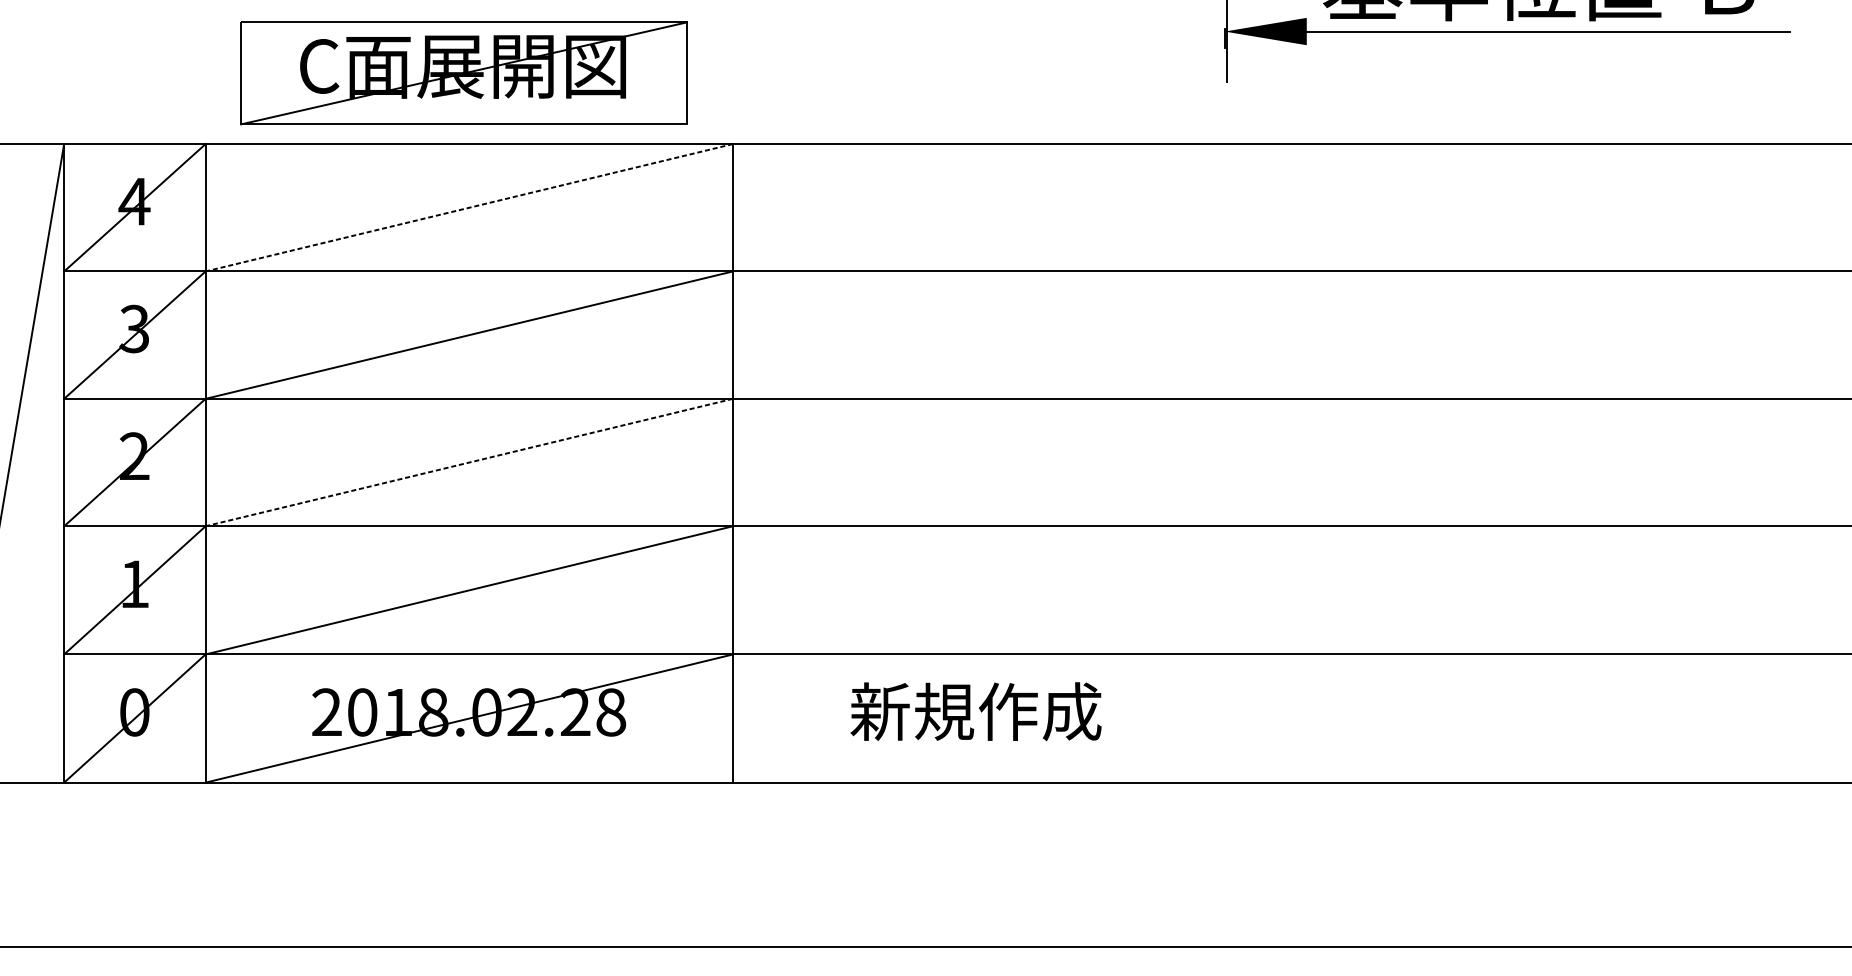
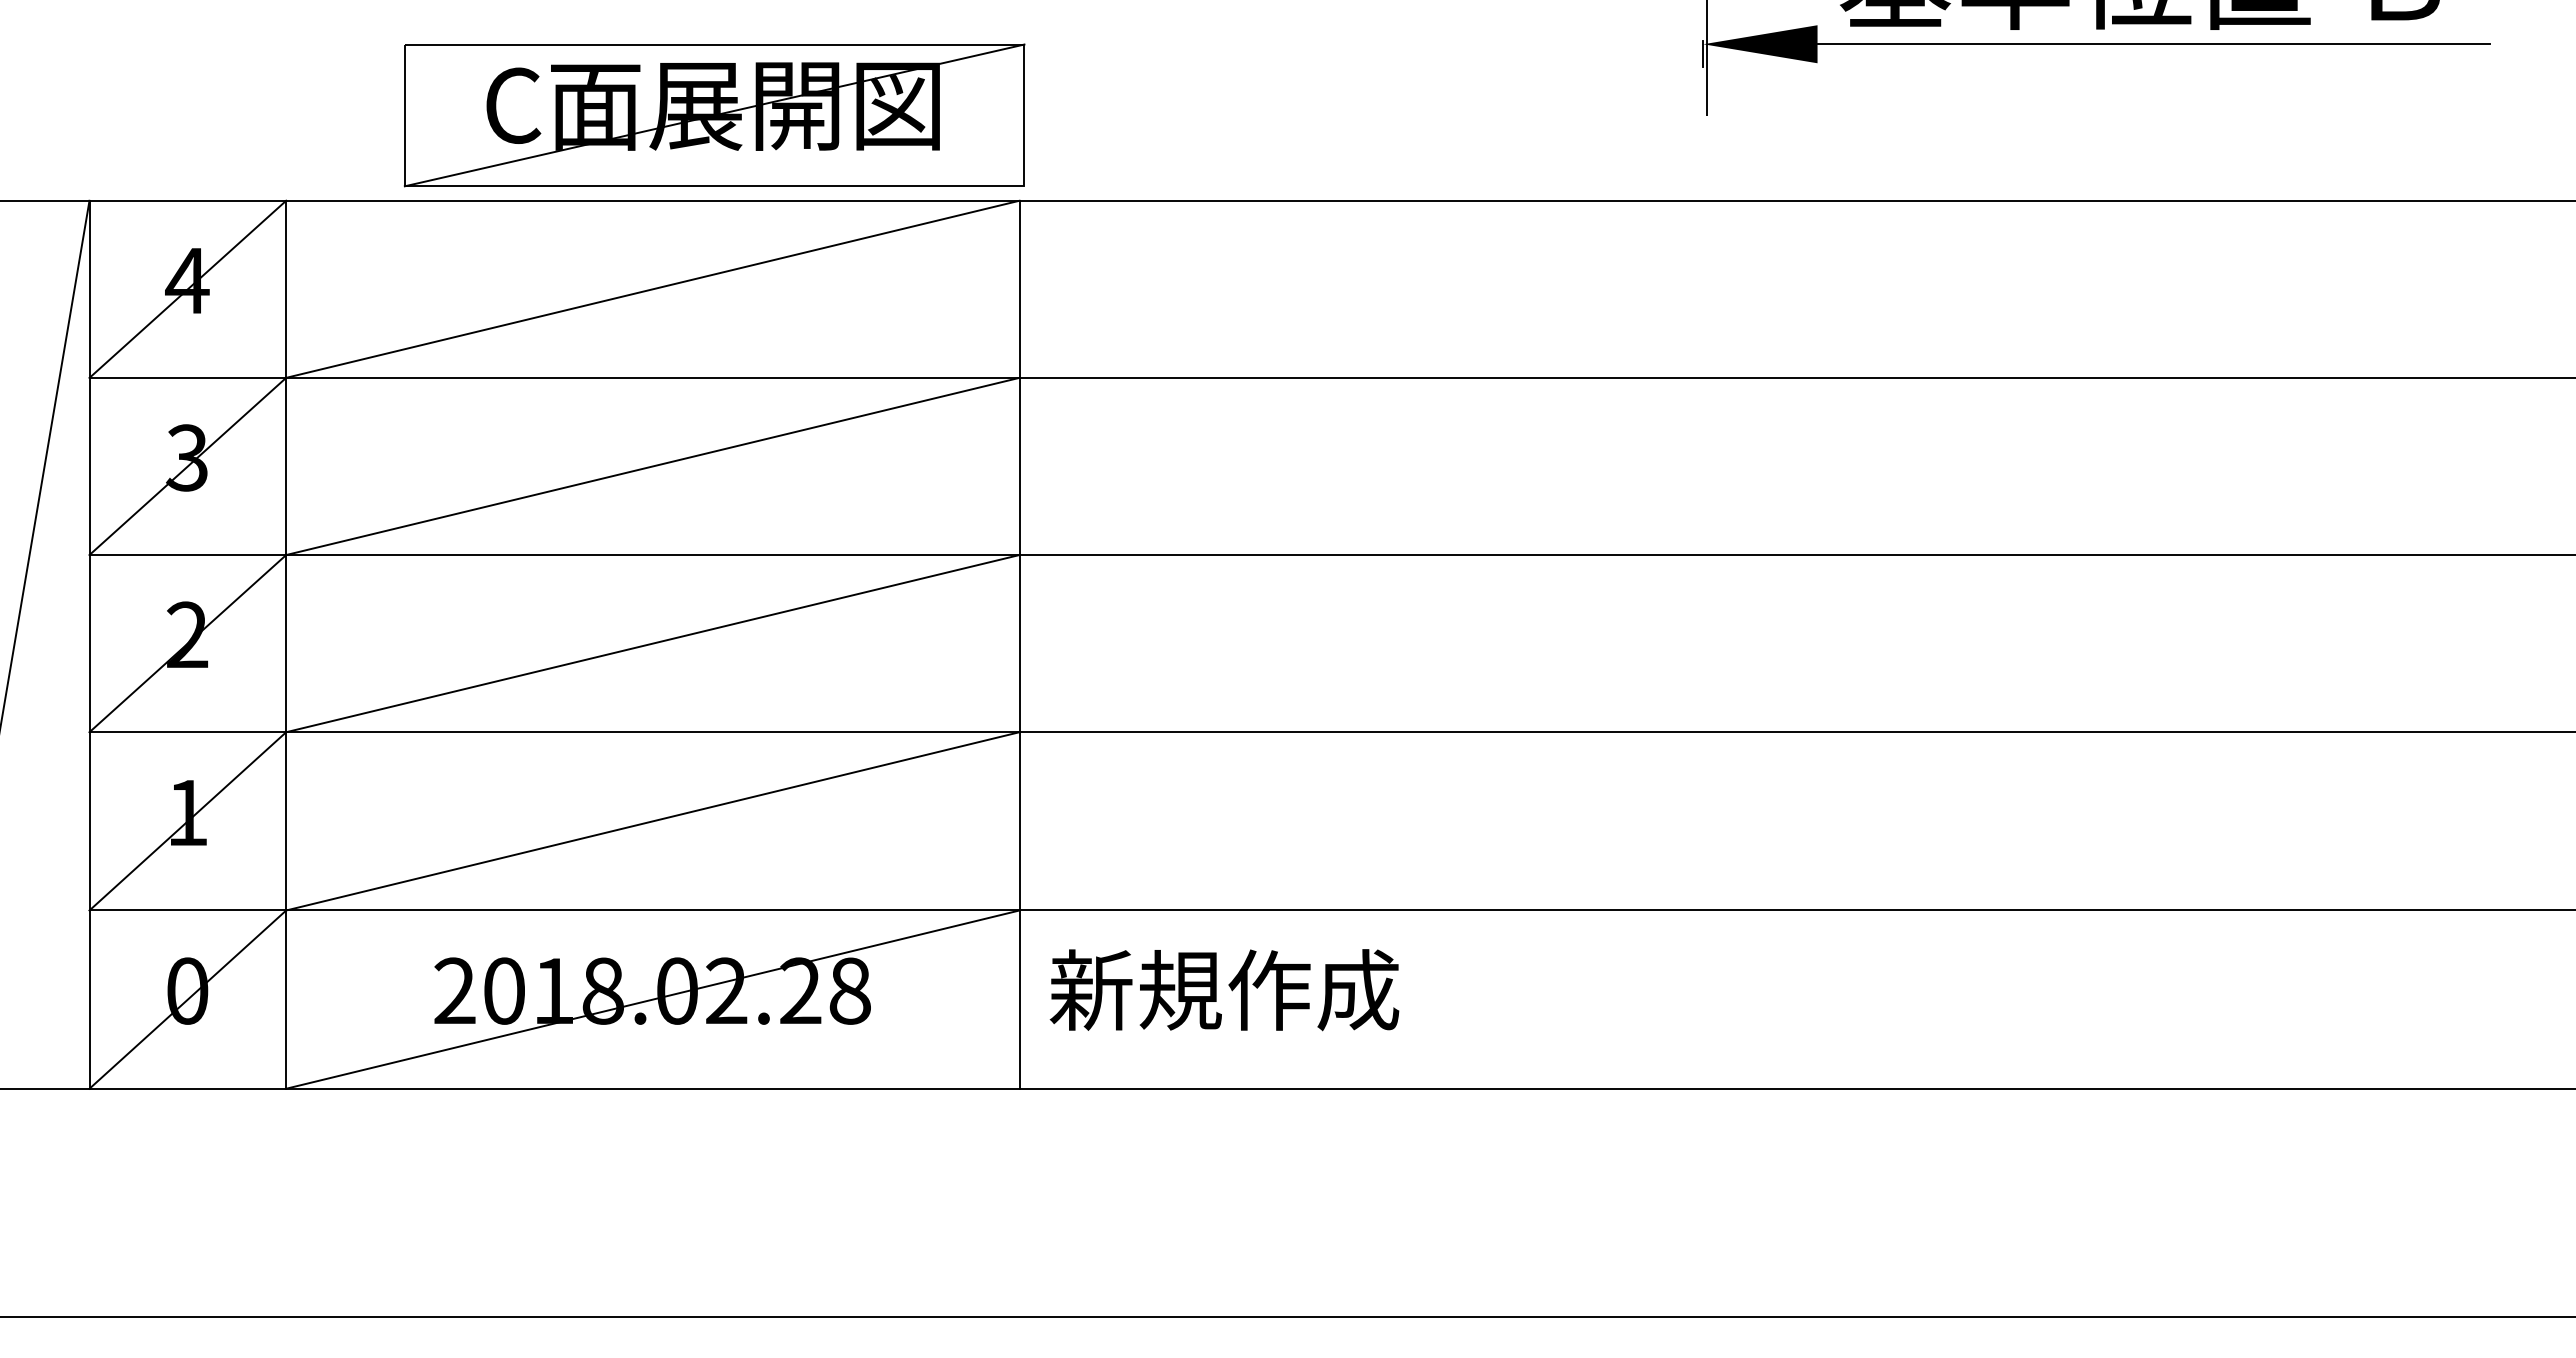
part: (463, 73) -> (714, 115), moved
line: (469, 207) -> (652, 289), dashed -> solid
line: (469, 462) -> (652, 643), dashed -> solid
text: (975, 711) -> (1224, 990), moved

